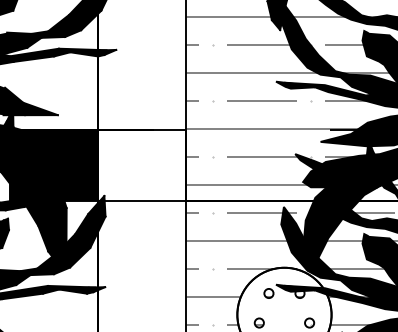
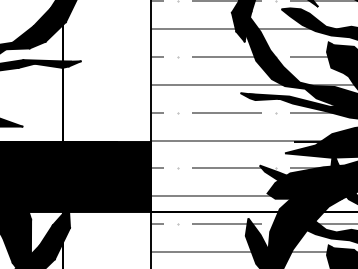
fill: (142, 165) -> (106, 176), added

